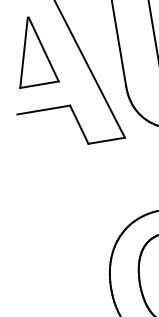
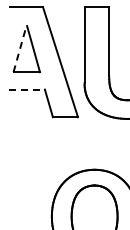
line: (24, 53) -> (20, 49), solid -> dashed
line: (44, 109) -> (27, 89), solid -> dashed

